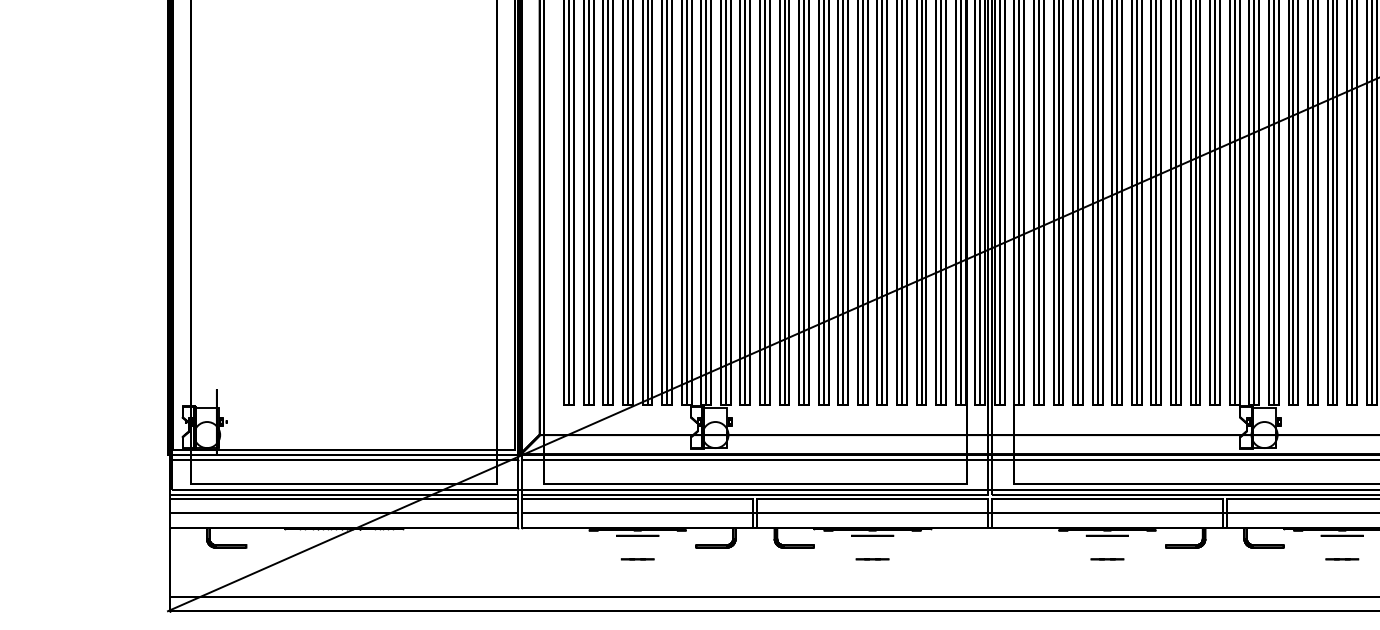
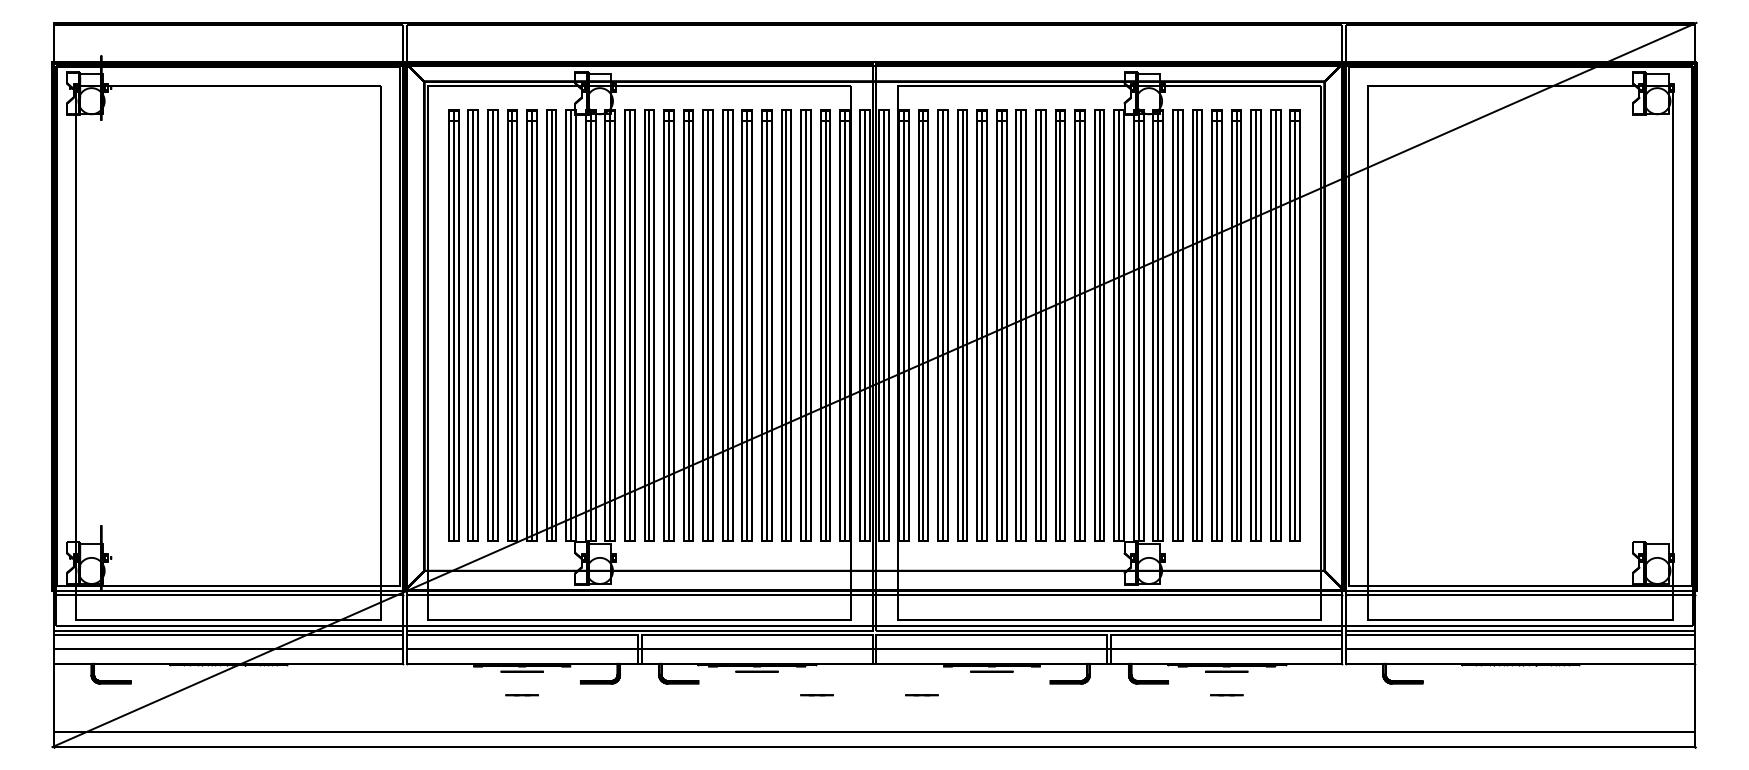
line: (872, 559) -> (816, 695), moved
line: (1107, 559) -> (921, 695), moved

